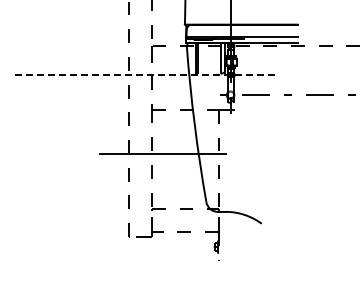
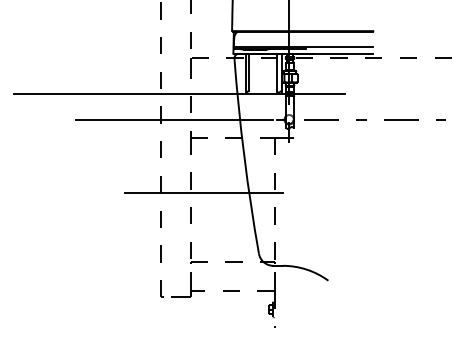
line: (143, 74) -> (180, 93), dashed -> solid
line: (138, 95) -> (173, 119), added

